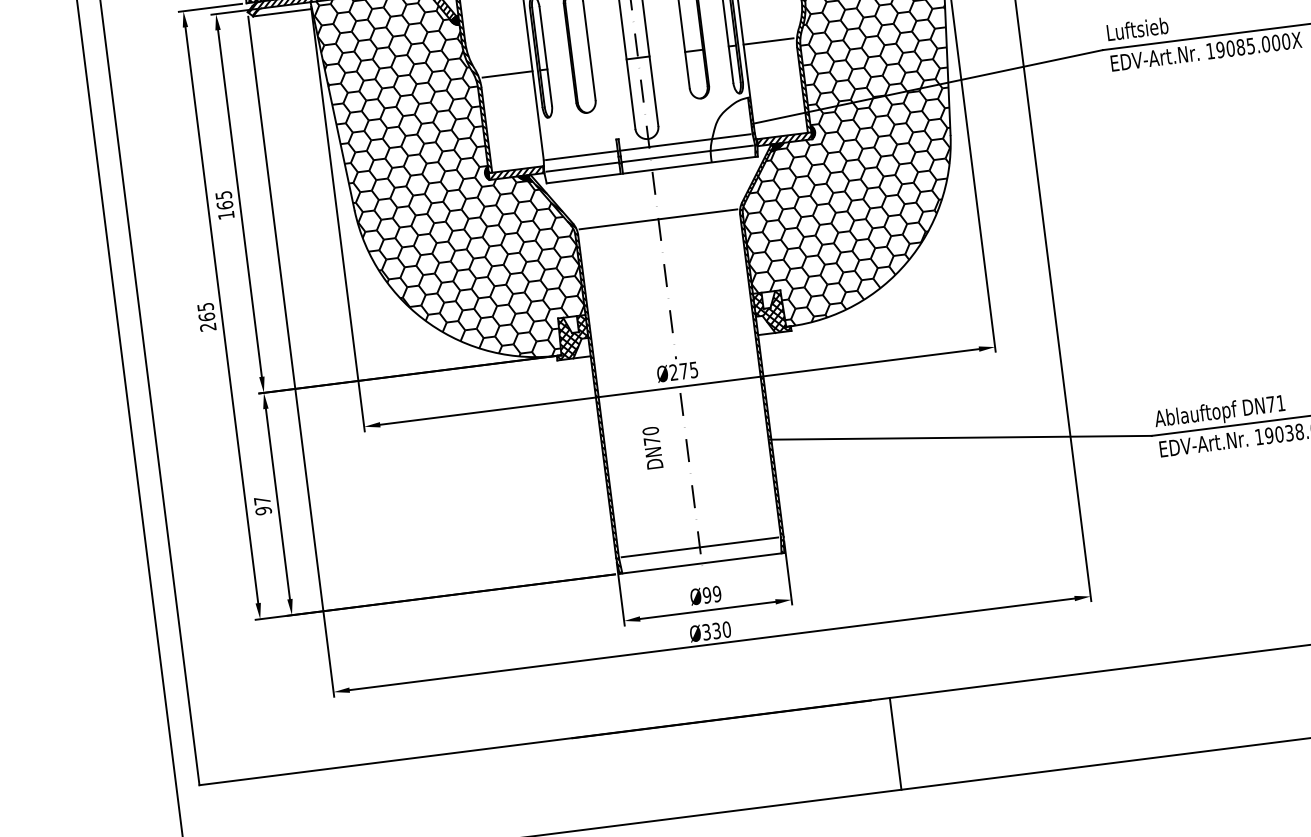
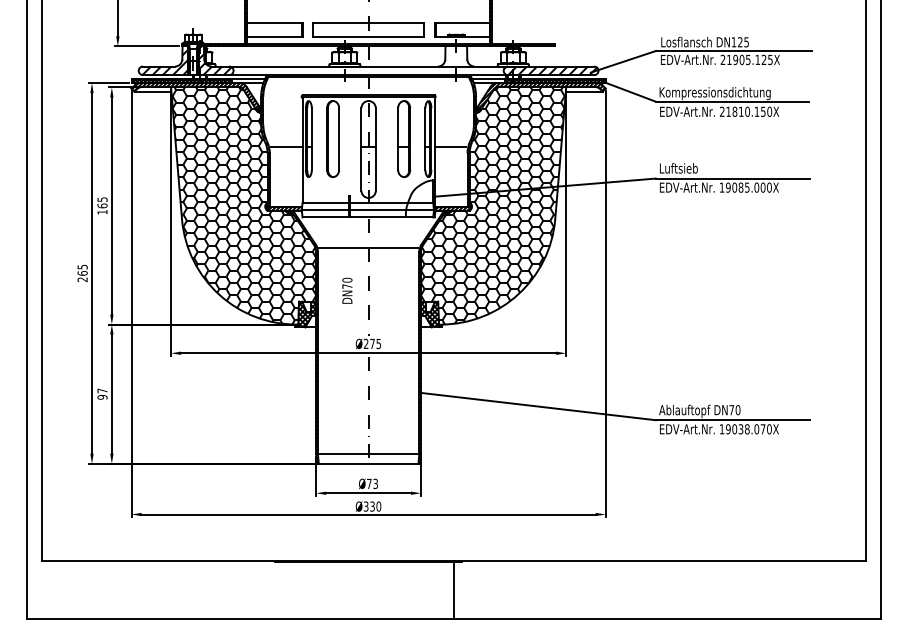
text: (1280, 403) -> (737, 410), DN71 -> DN70
text: (653, 447) -> (347, 290), moved
text: (712, 594) -> (372, 483), Ø99 -> Ø73
line: (894, 742) -> (453, 589), moved

